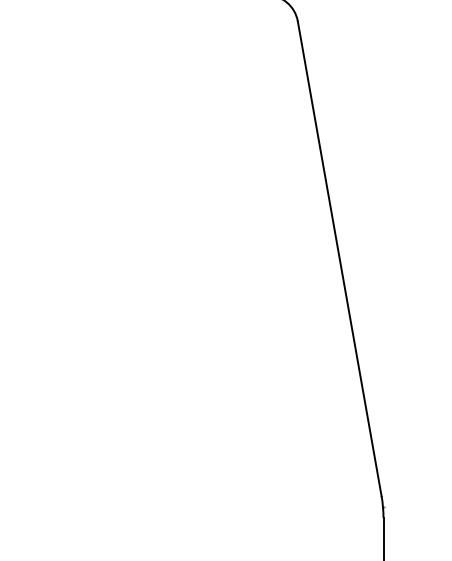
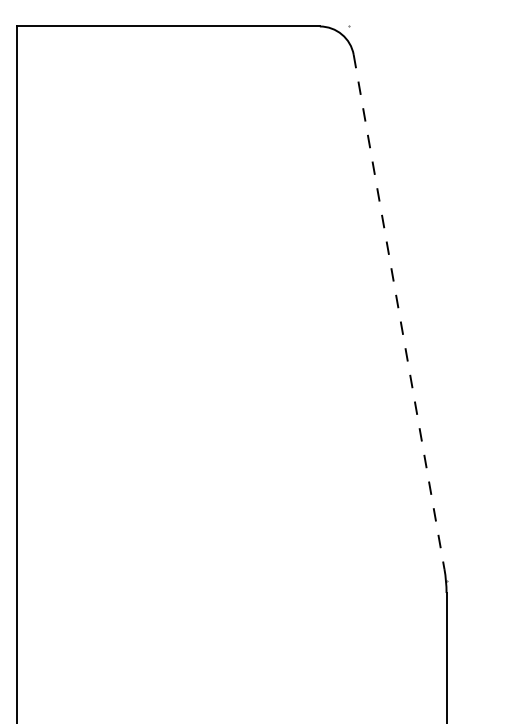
line: (340, 259) -> (399, 312), solid -> dashed

